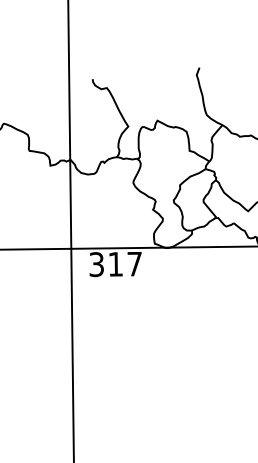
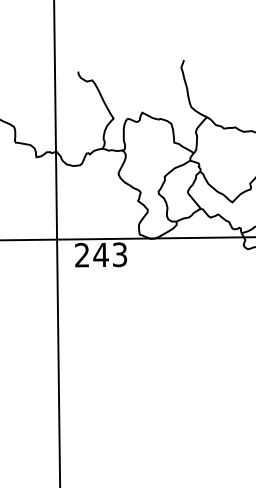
text: (116, 263) -> (101, 254), 317 -> 243

